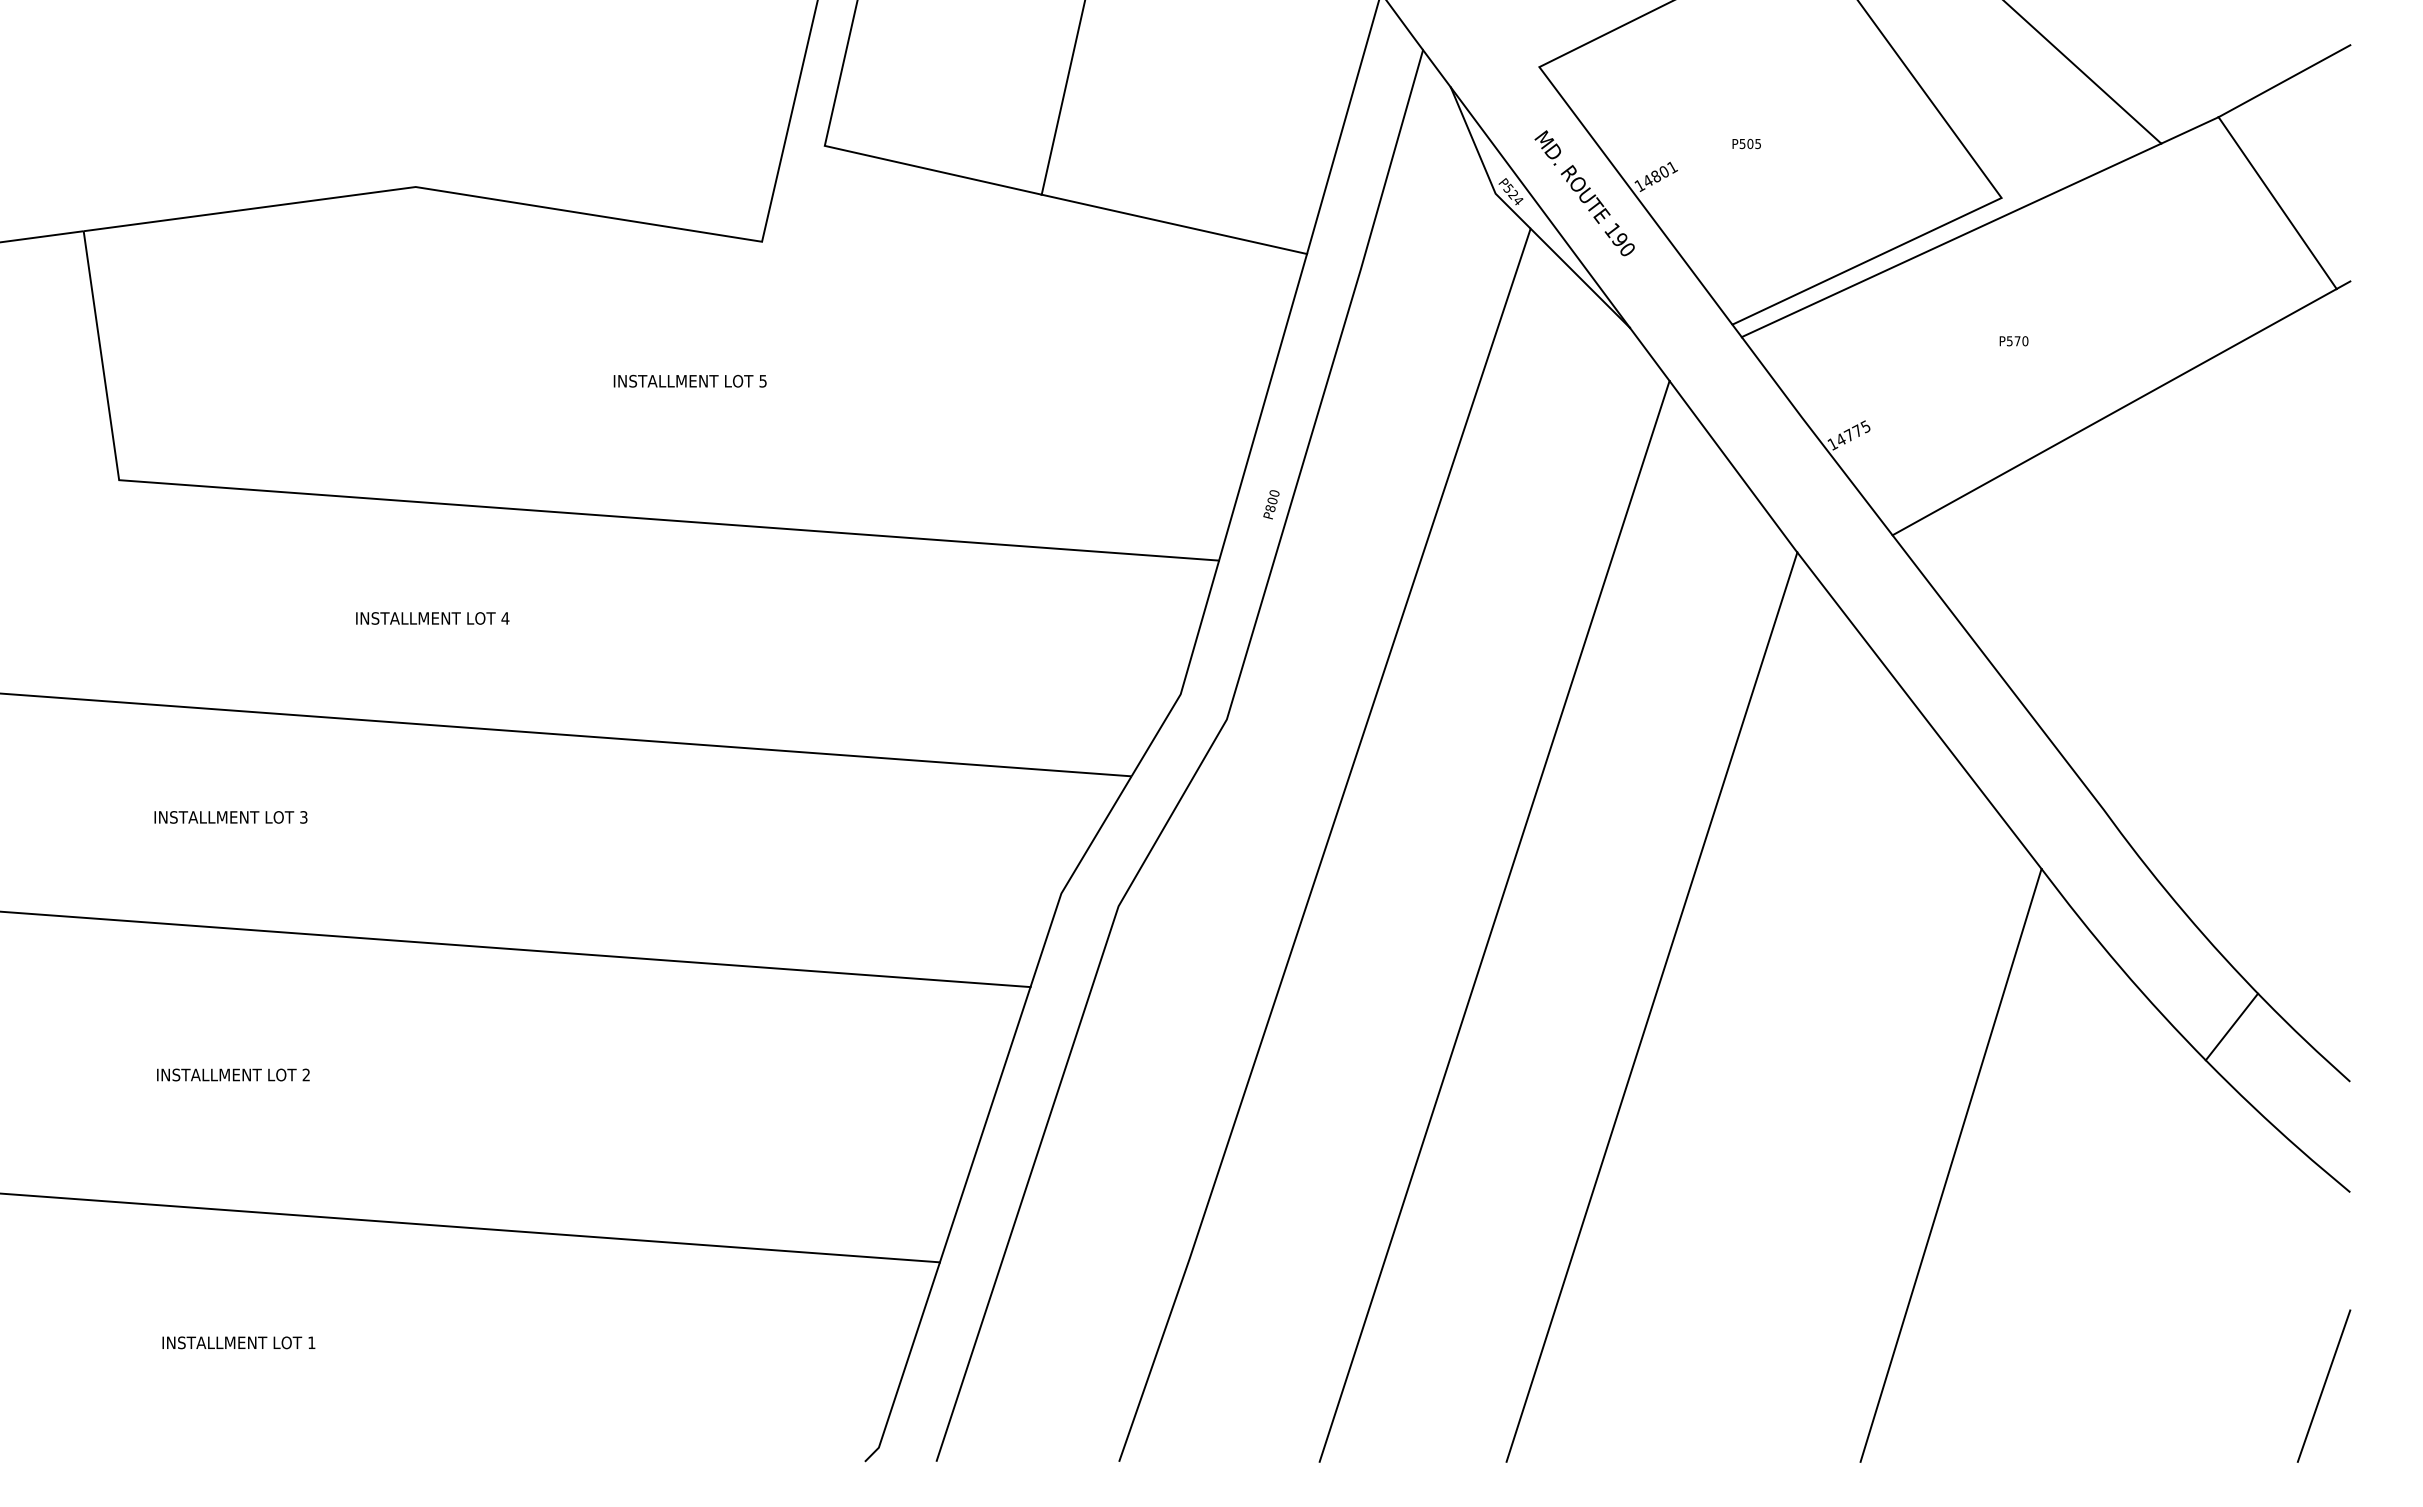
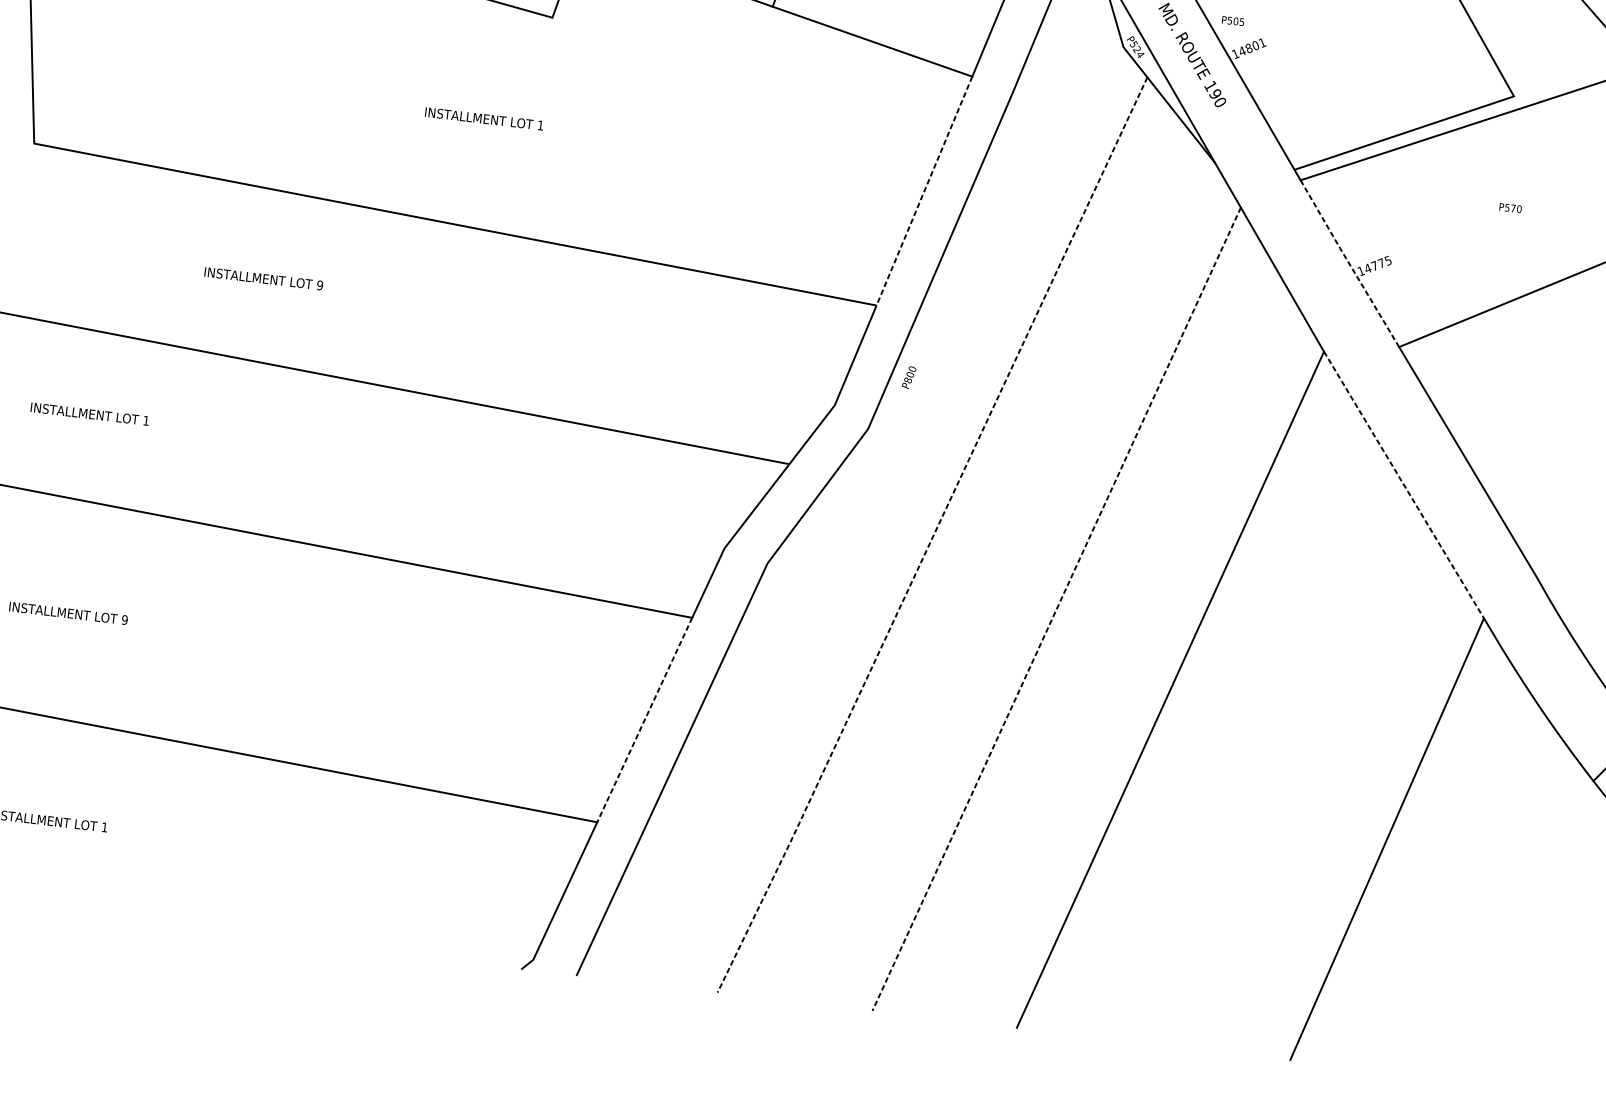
text: (1746, 143) -> (1233, 20), moved
text: (762, 381) -> (540, 125), 5 -> 1
line: (1262, 407) -> (924, 191), solid -> dashed
line: (1815, 435) -> (1348, 262), solid -> dashed
text: (1271, 504) -> (909, 377), moved
text: (505, 618) -> (320, 285), 4 -> 9
line: (1919, 710) -> (1404, 484), solid -> dashed
text: (303, 817) -> (145, 420), 3 -> 1
line: (1326, 846) -> (933, 536), solid -> dashed
line: (1494, 921) -> (1056, 609), solid -> dashed
text: (306, 1074) -> (124, 619), 2 -> 9
line: (985, 1124) -> (644, 719), solid -> dashed

